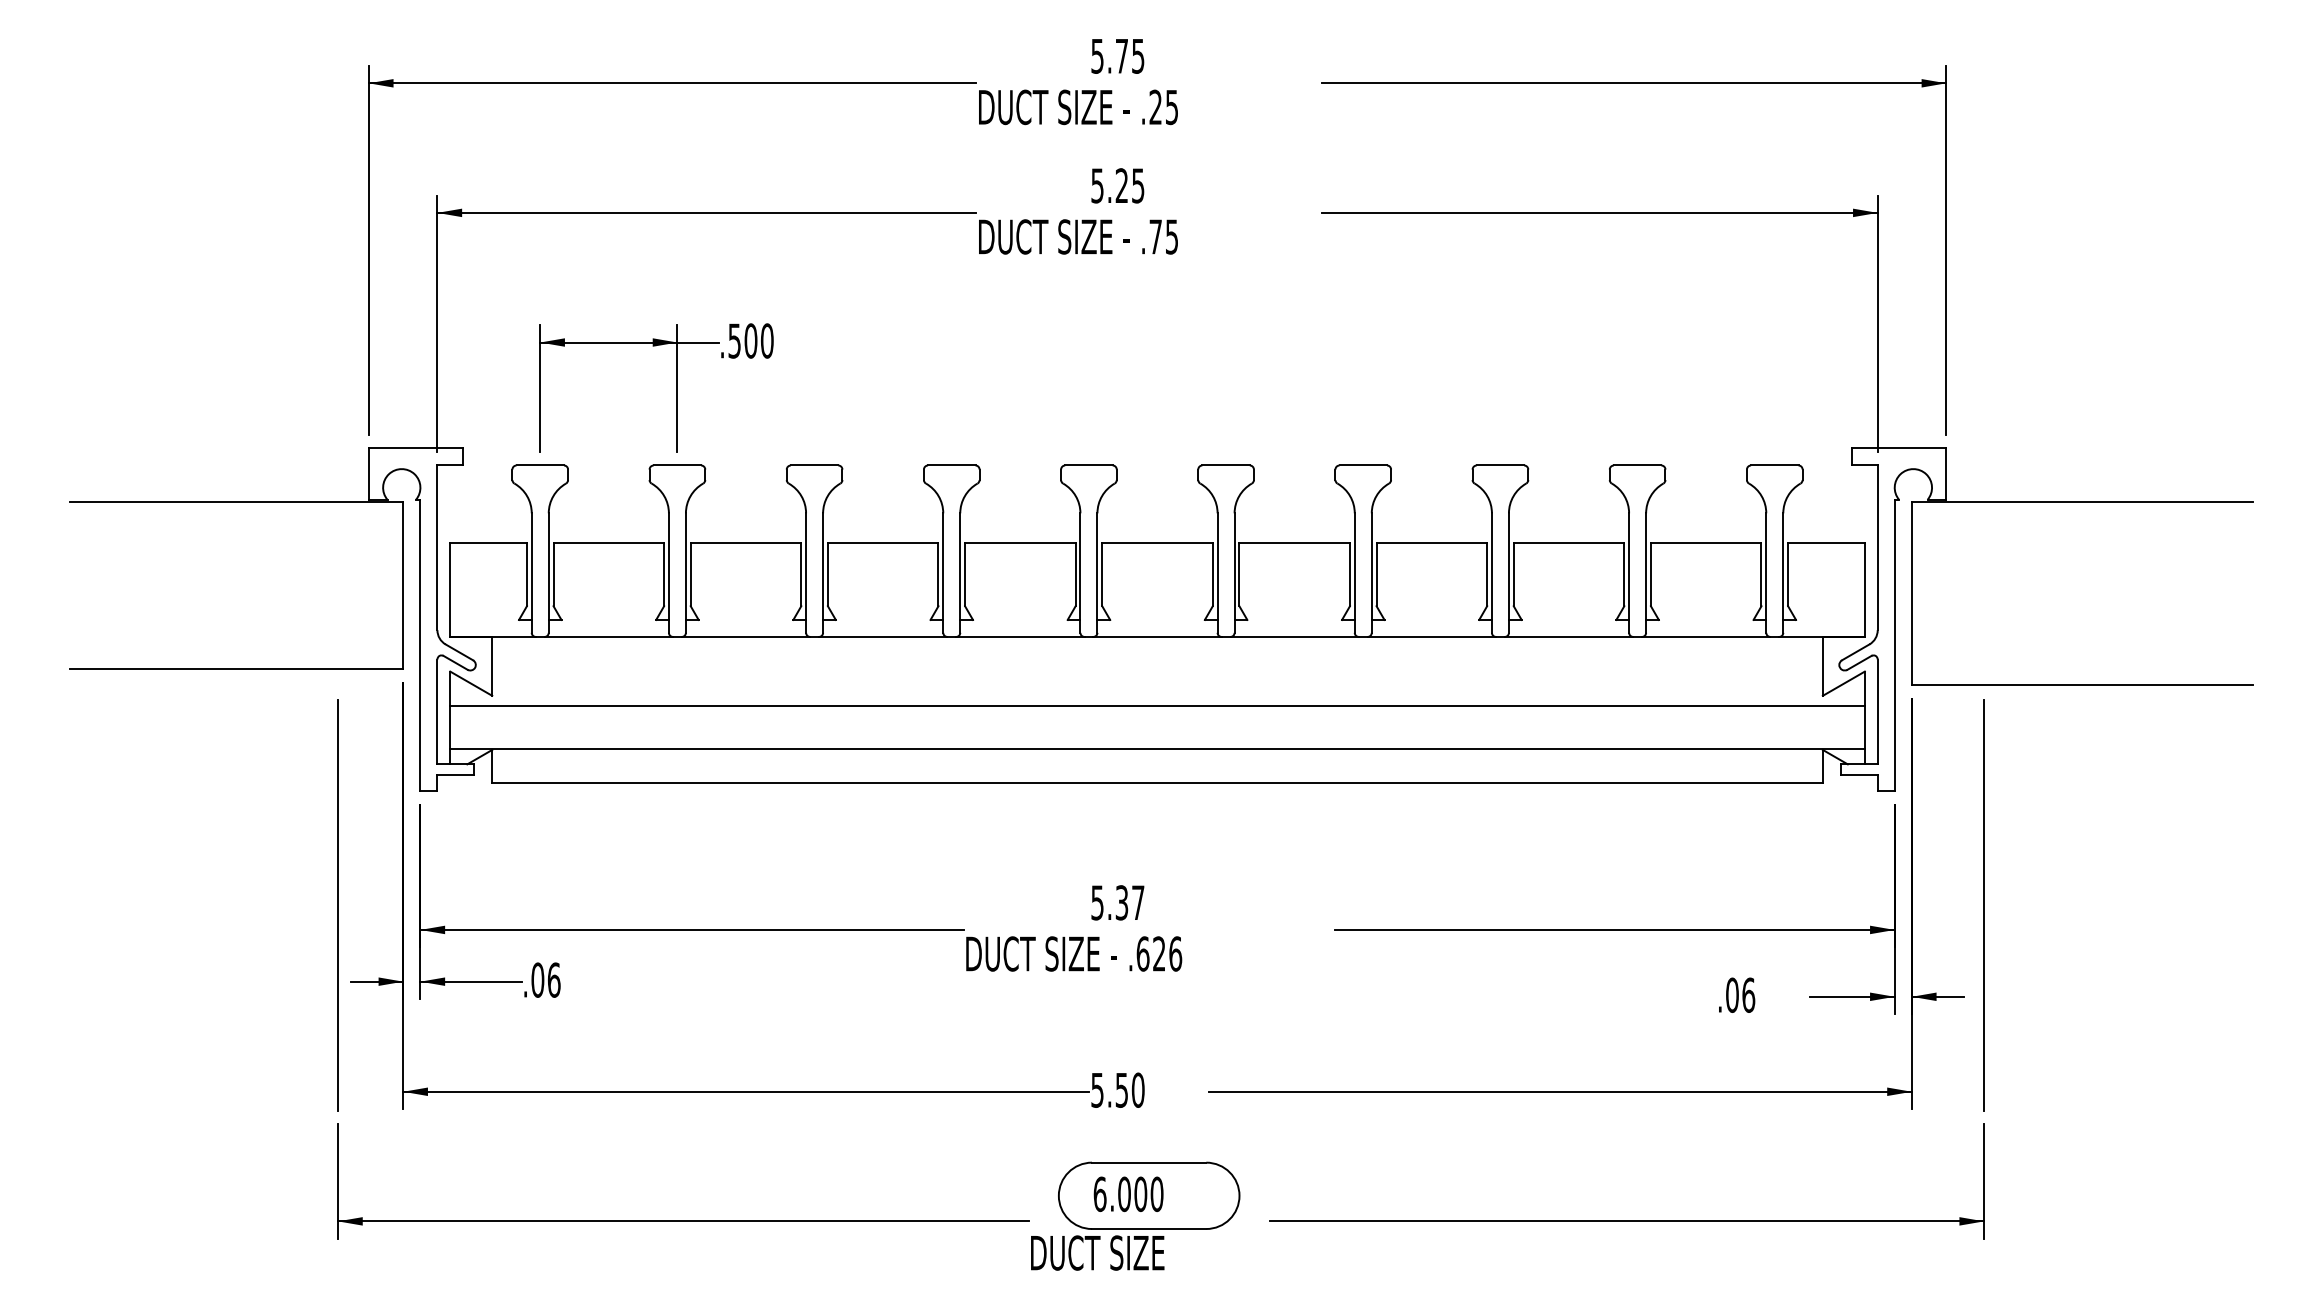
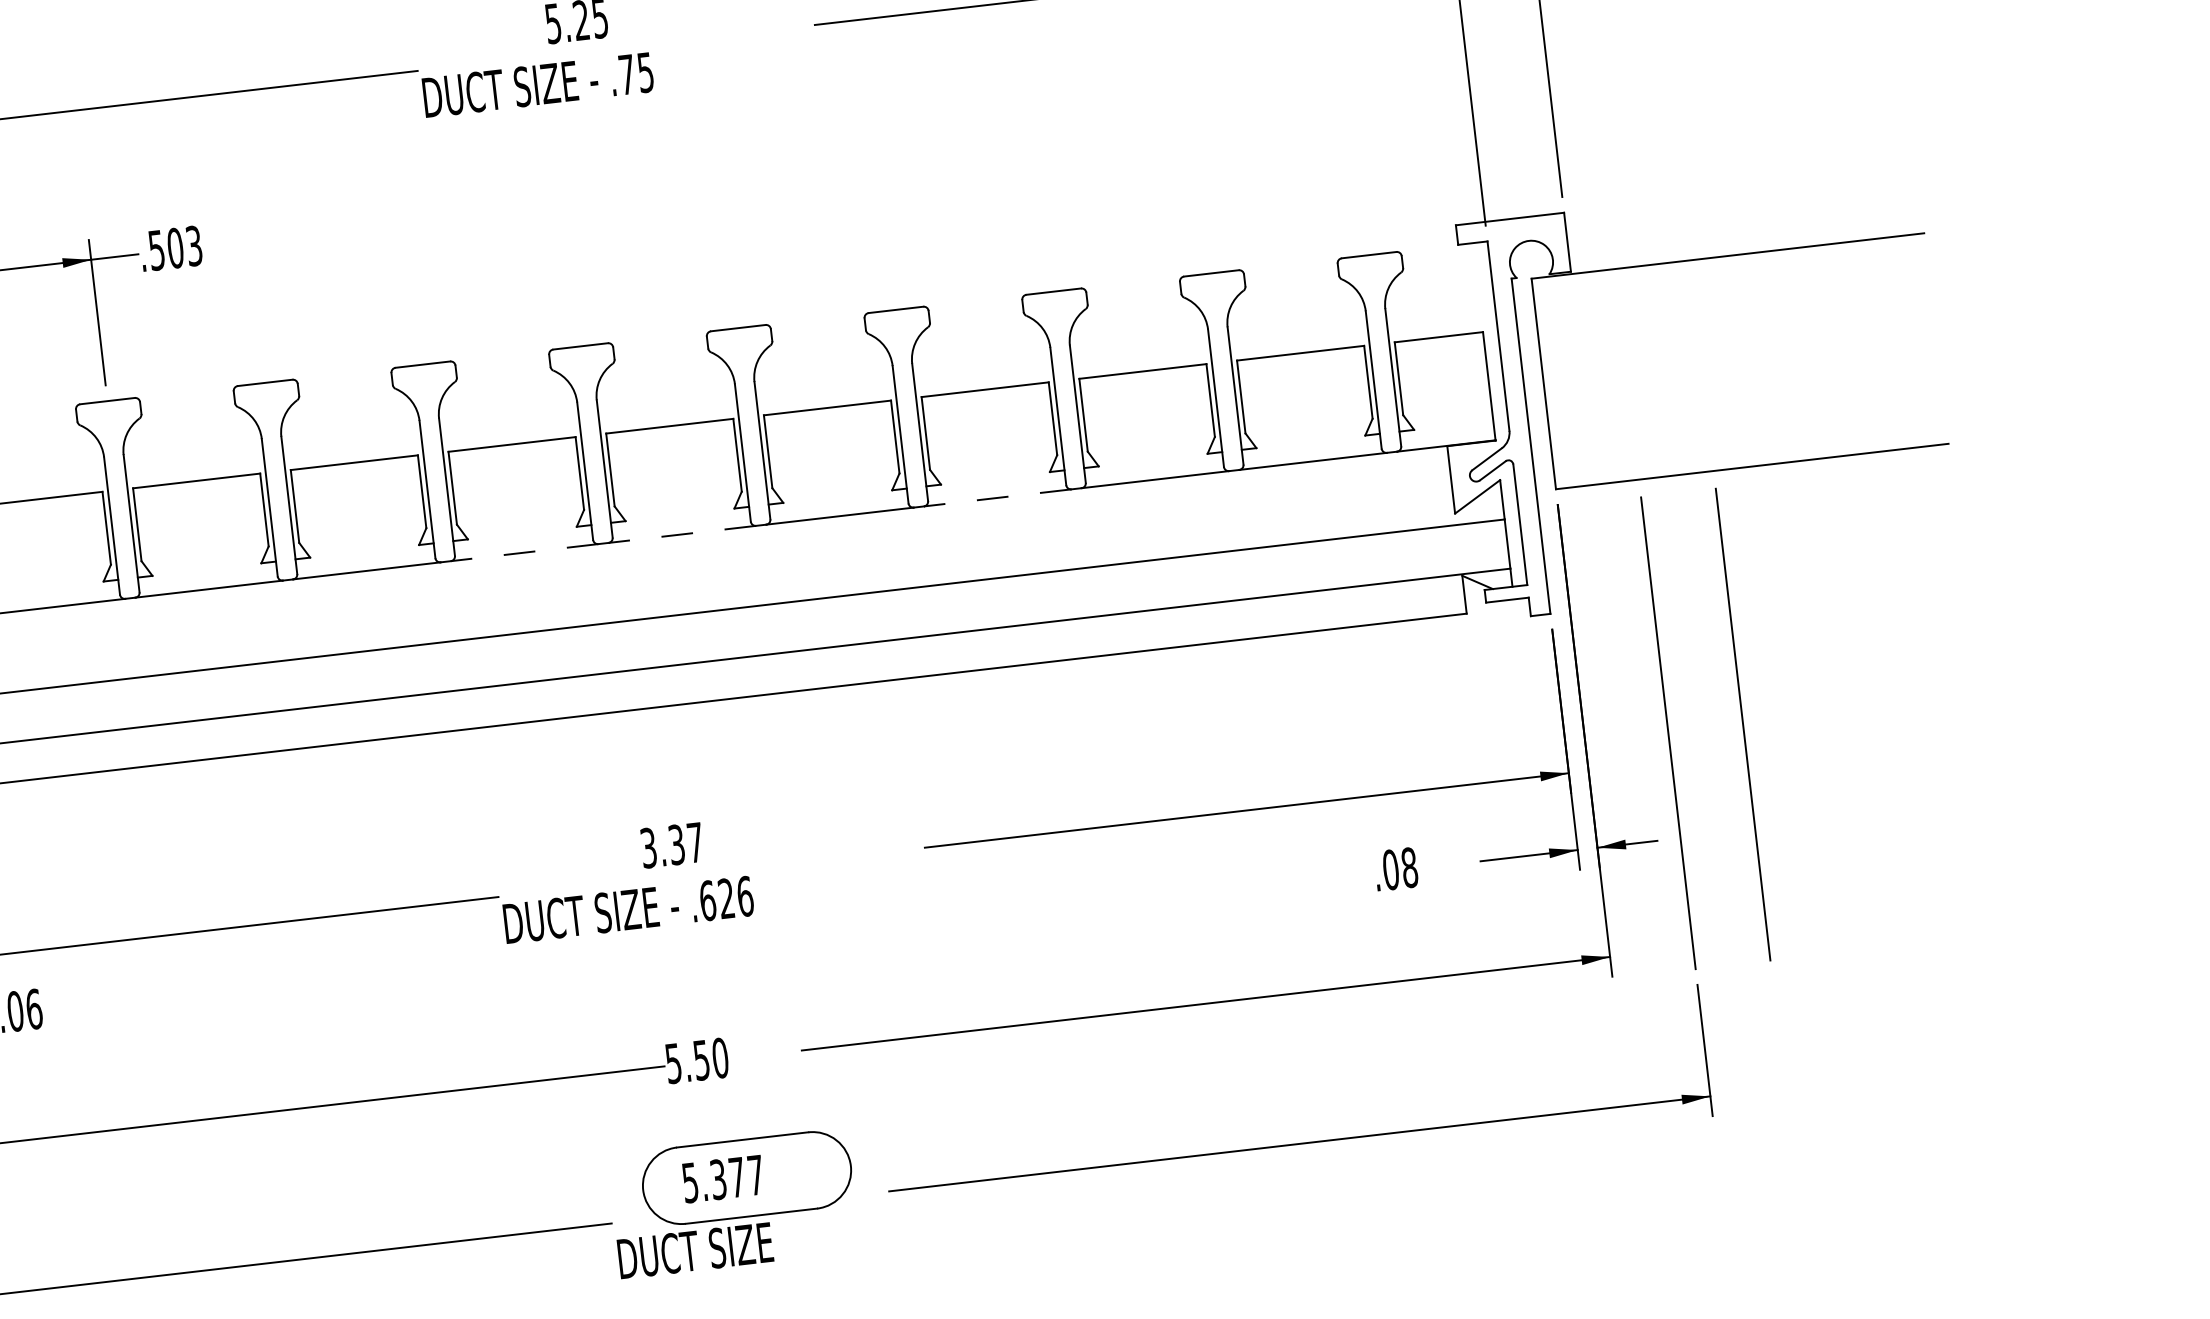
text: (767, 340) -> (194, 245), .500 -> .503
line: (1019, 636) -> (523, 552), solid -> dashed
line: (1157, 636) -> (682, 533), solid -> dashed
line: (1431, 636) -> (997, 497), solid -> dashed
text: (1097, 902) -> (648, 847), 5.37 -> 3.37
line: (2048, 905) -> (1742, 724), added
text: (1748, 994) -> (1409, 866), .06 -> .08
text: (1128, 1194) -> (723, 1179), 6.000 -> 5.377

